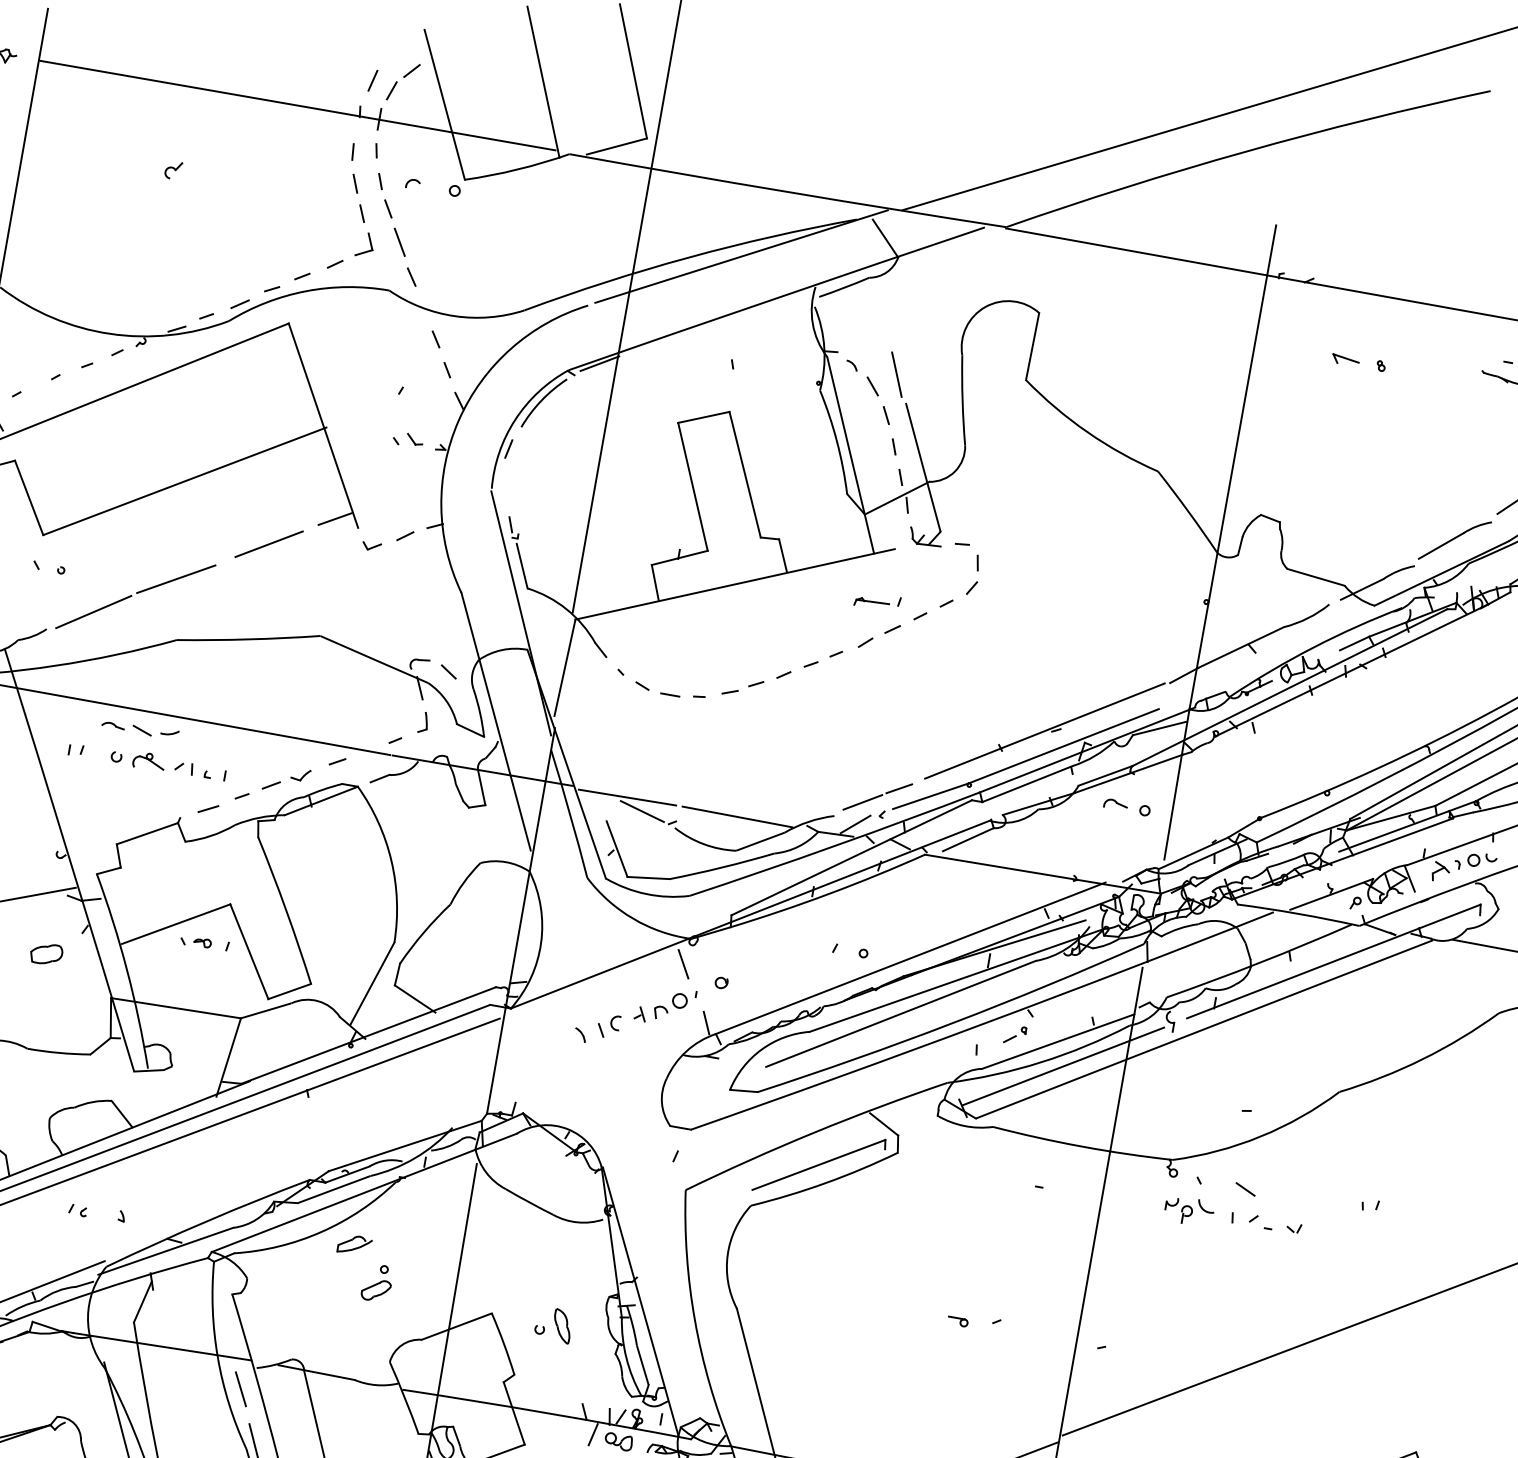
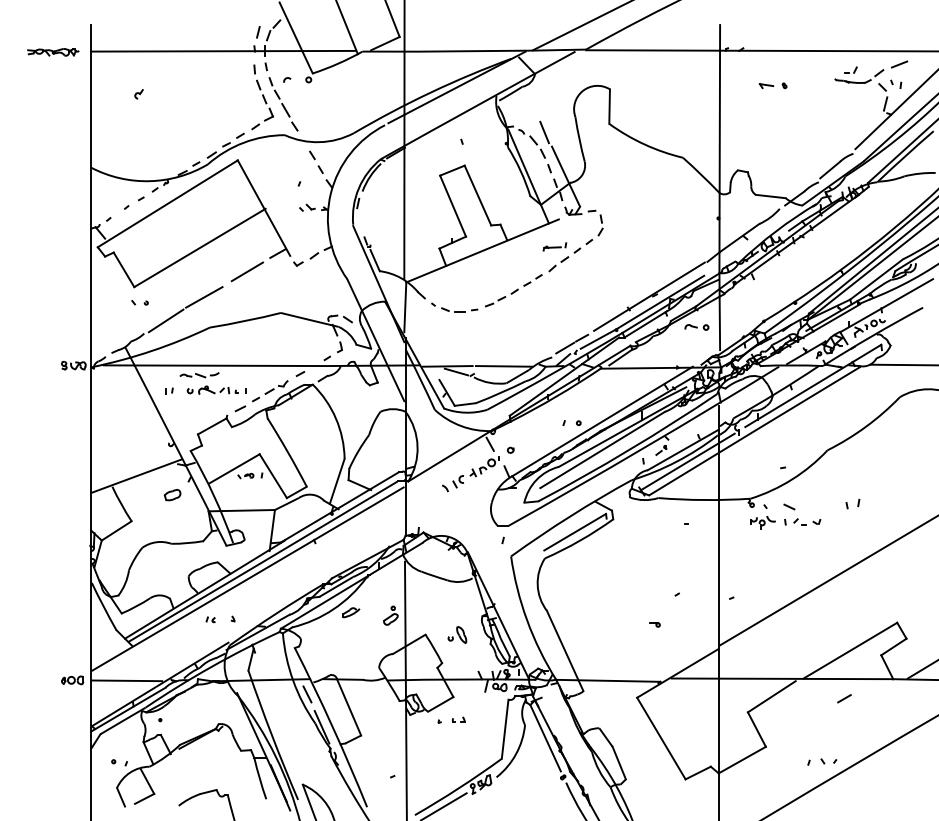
part: (172, 170) -> (138, 94), moved
part: (1369, 1204) -> (852, 503), size x1.6
part: (376, 1282) -> (390, 615), moved
part: (957, 1320) -> (654, 624), moved

